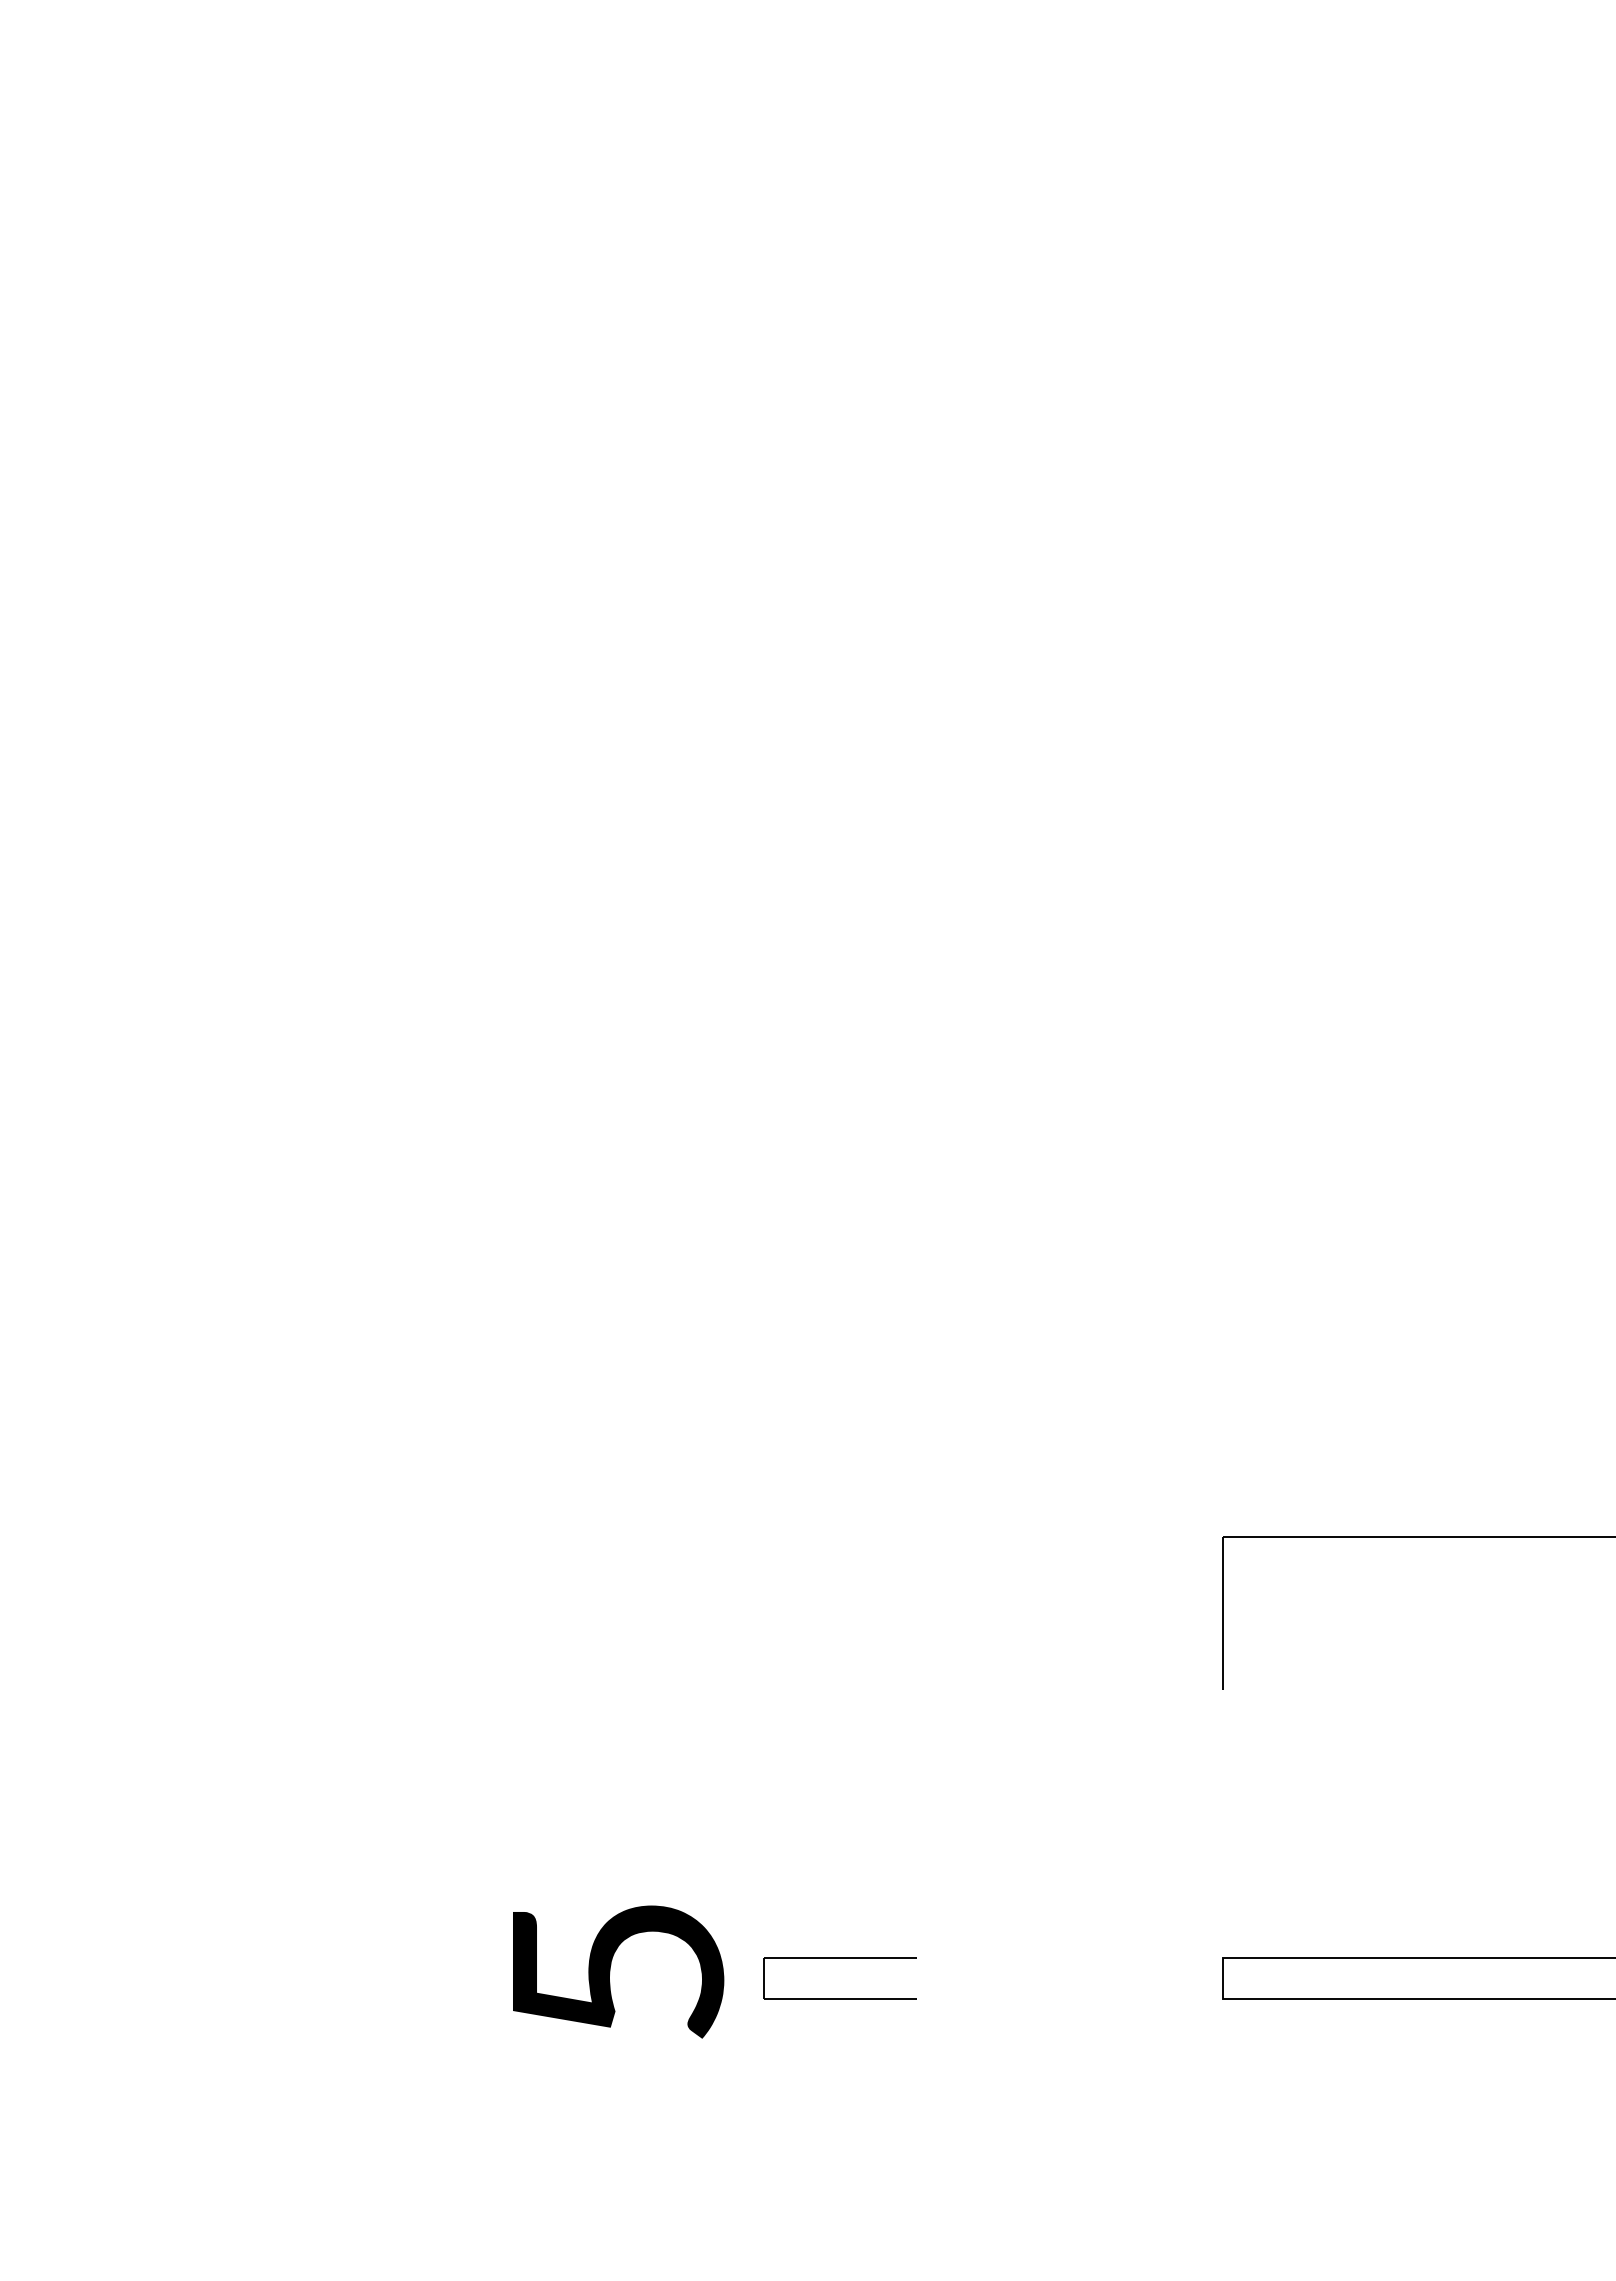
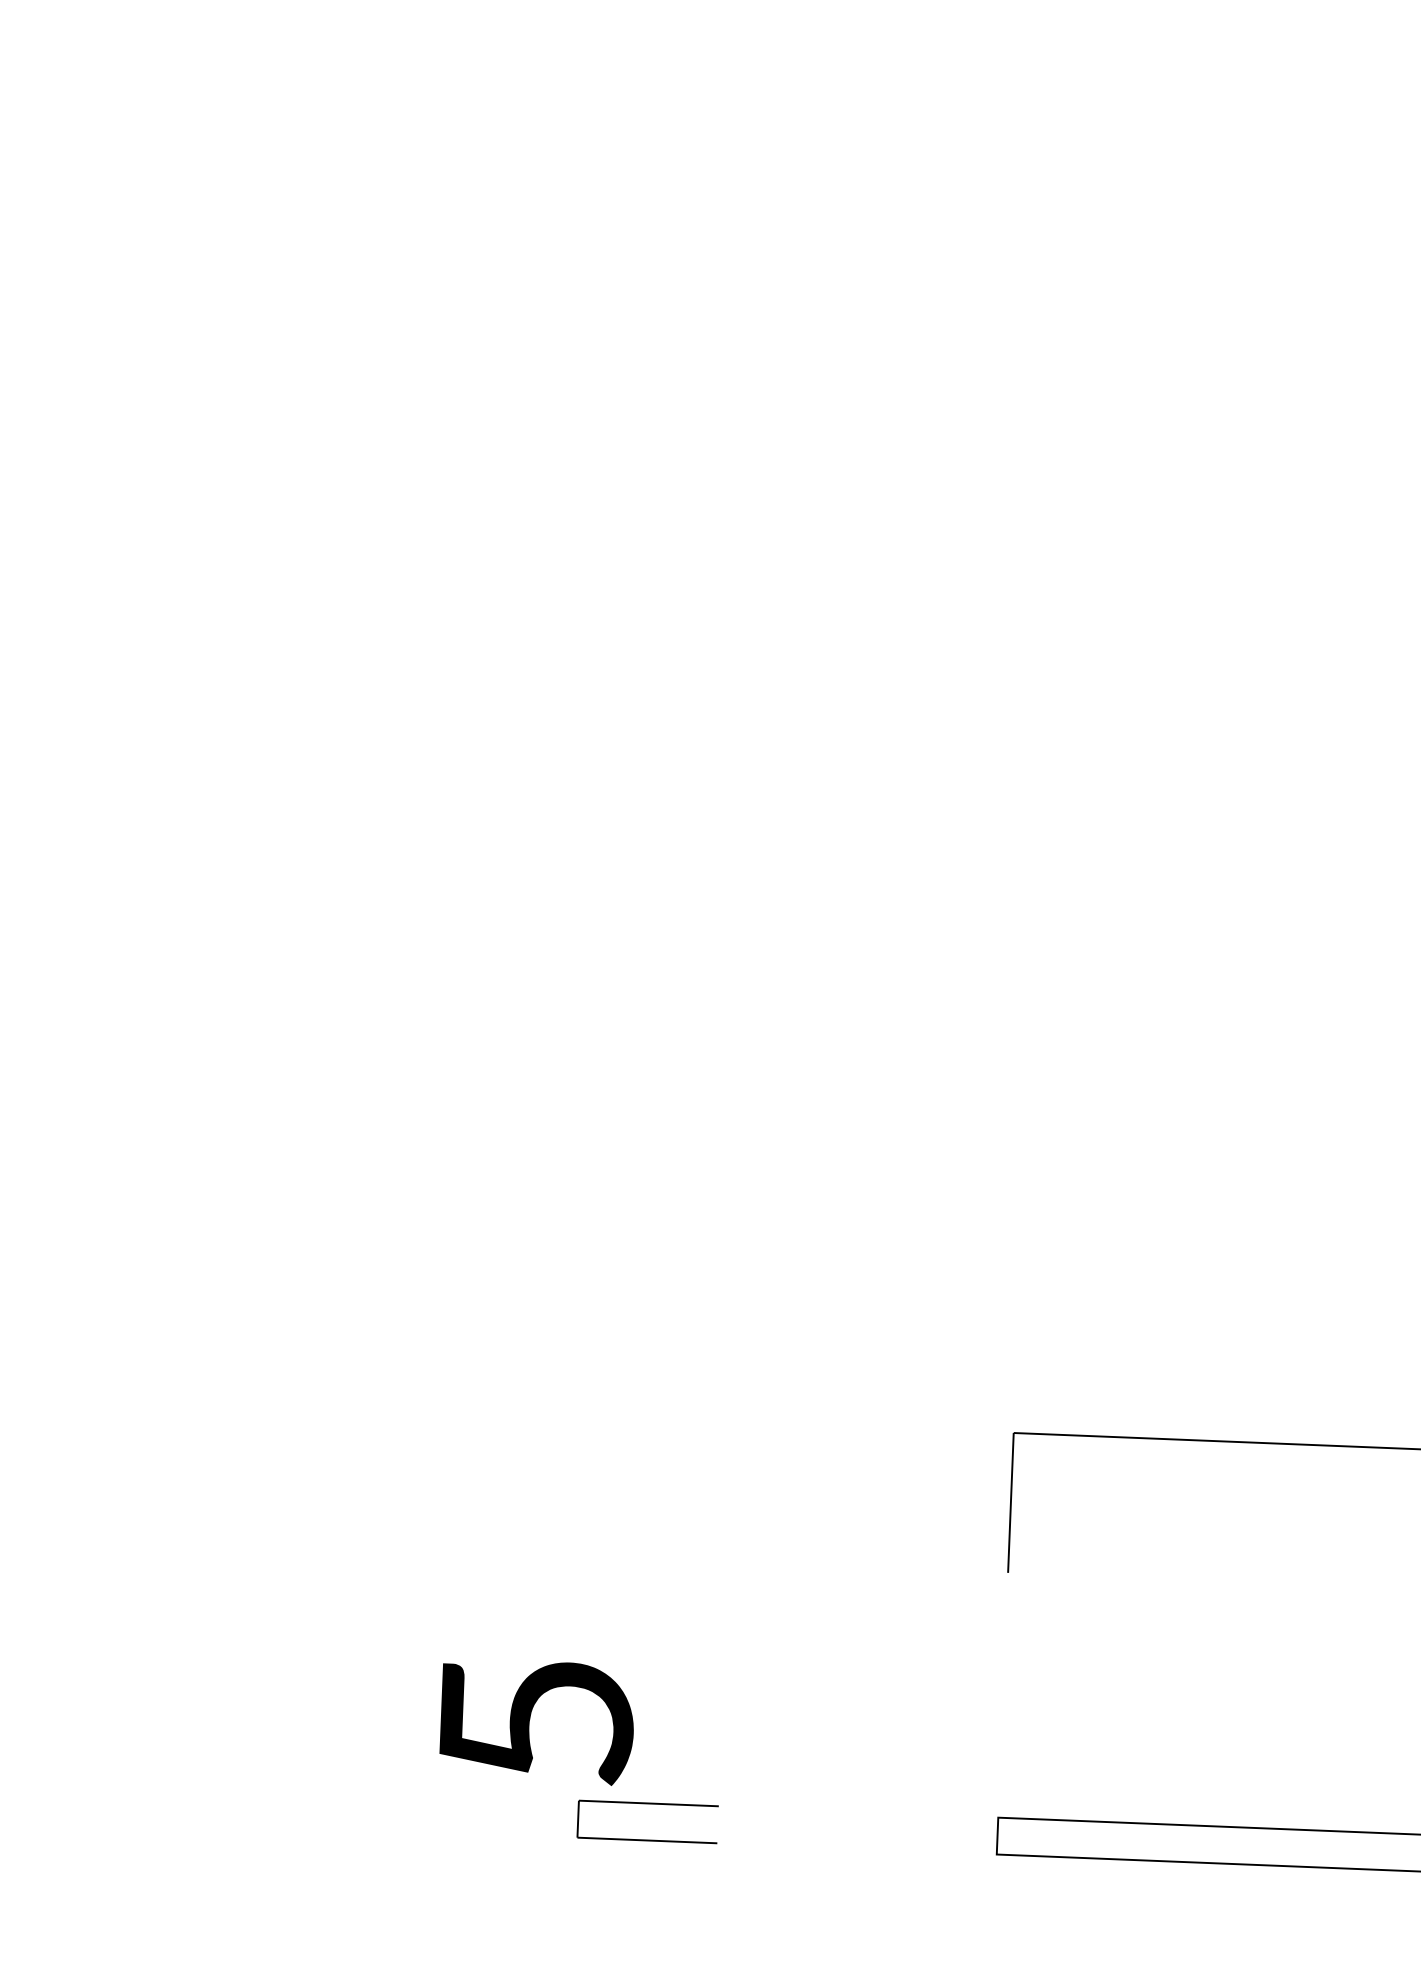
text: (618, 1971) -> (537, 1721), moved

